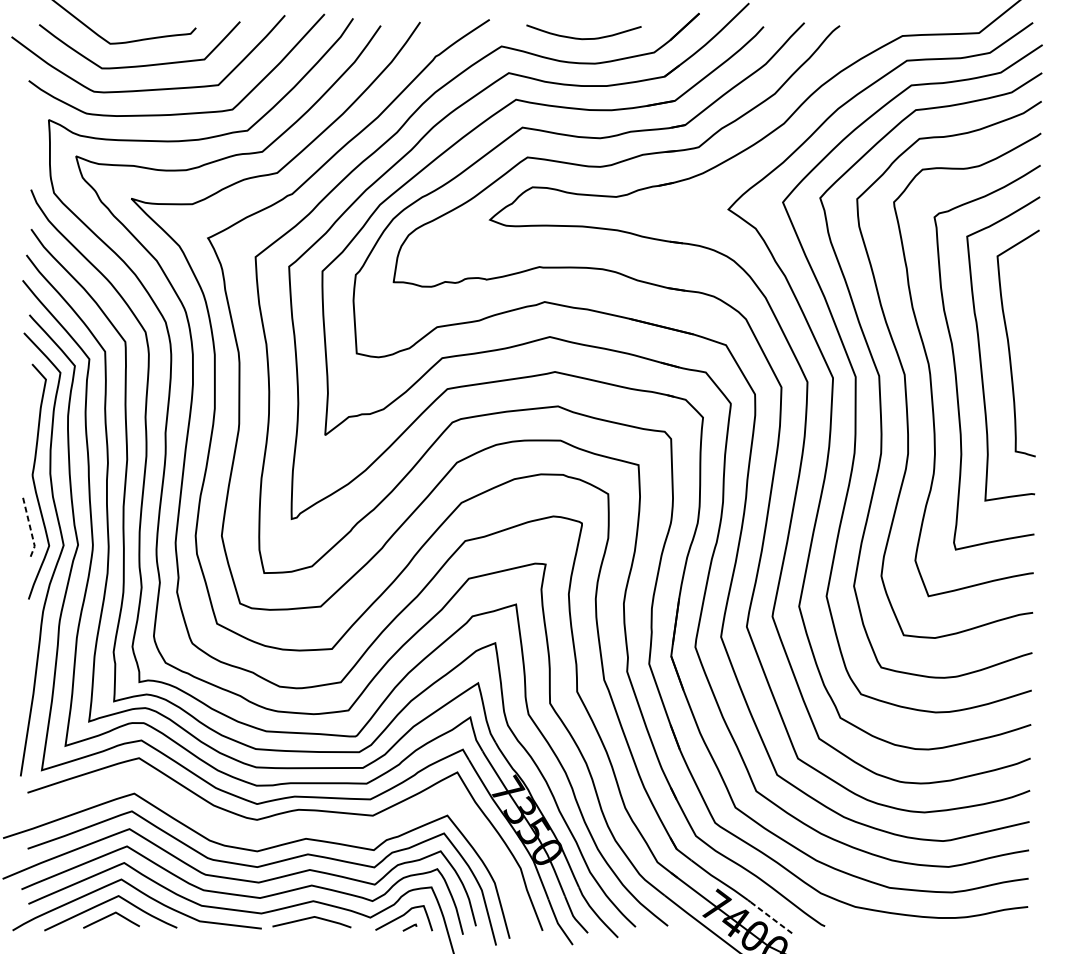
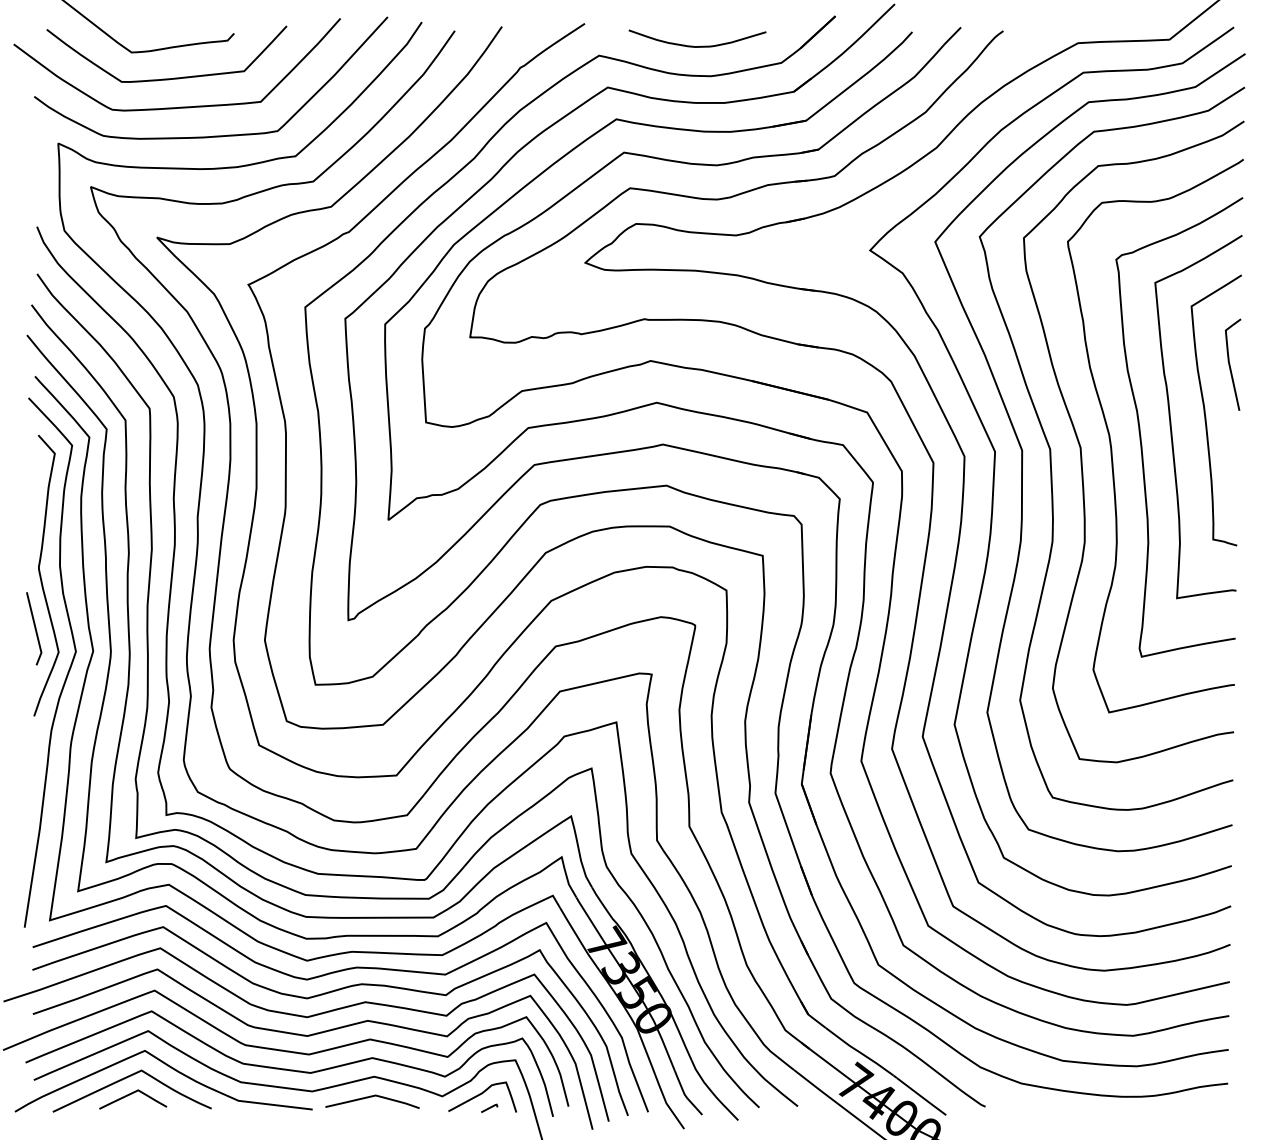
curve: (1030, 304) -> (1230, 364), added
line: (29, 526) -> (35, 629), dashed -> solid
curve: (270, 833) -> (322, 995), added
line: (771, 917) -> (921, 1096), dashed -> solid

